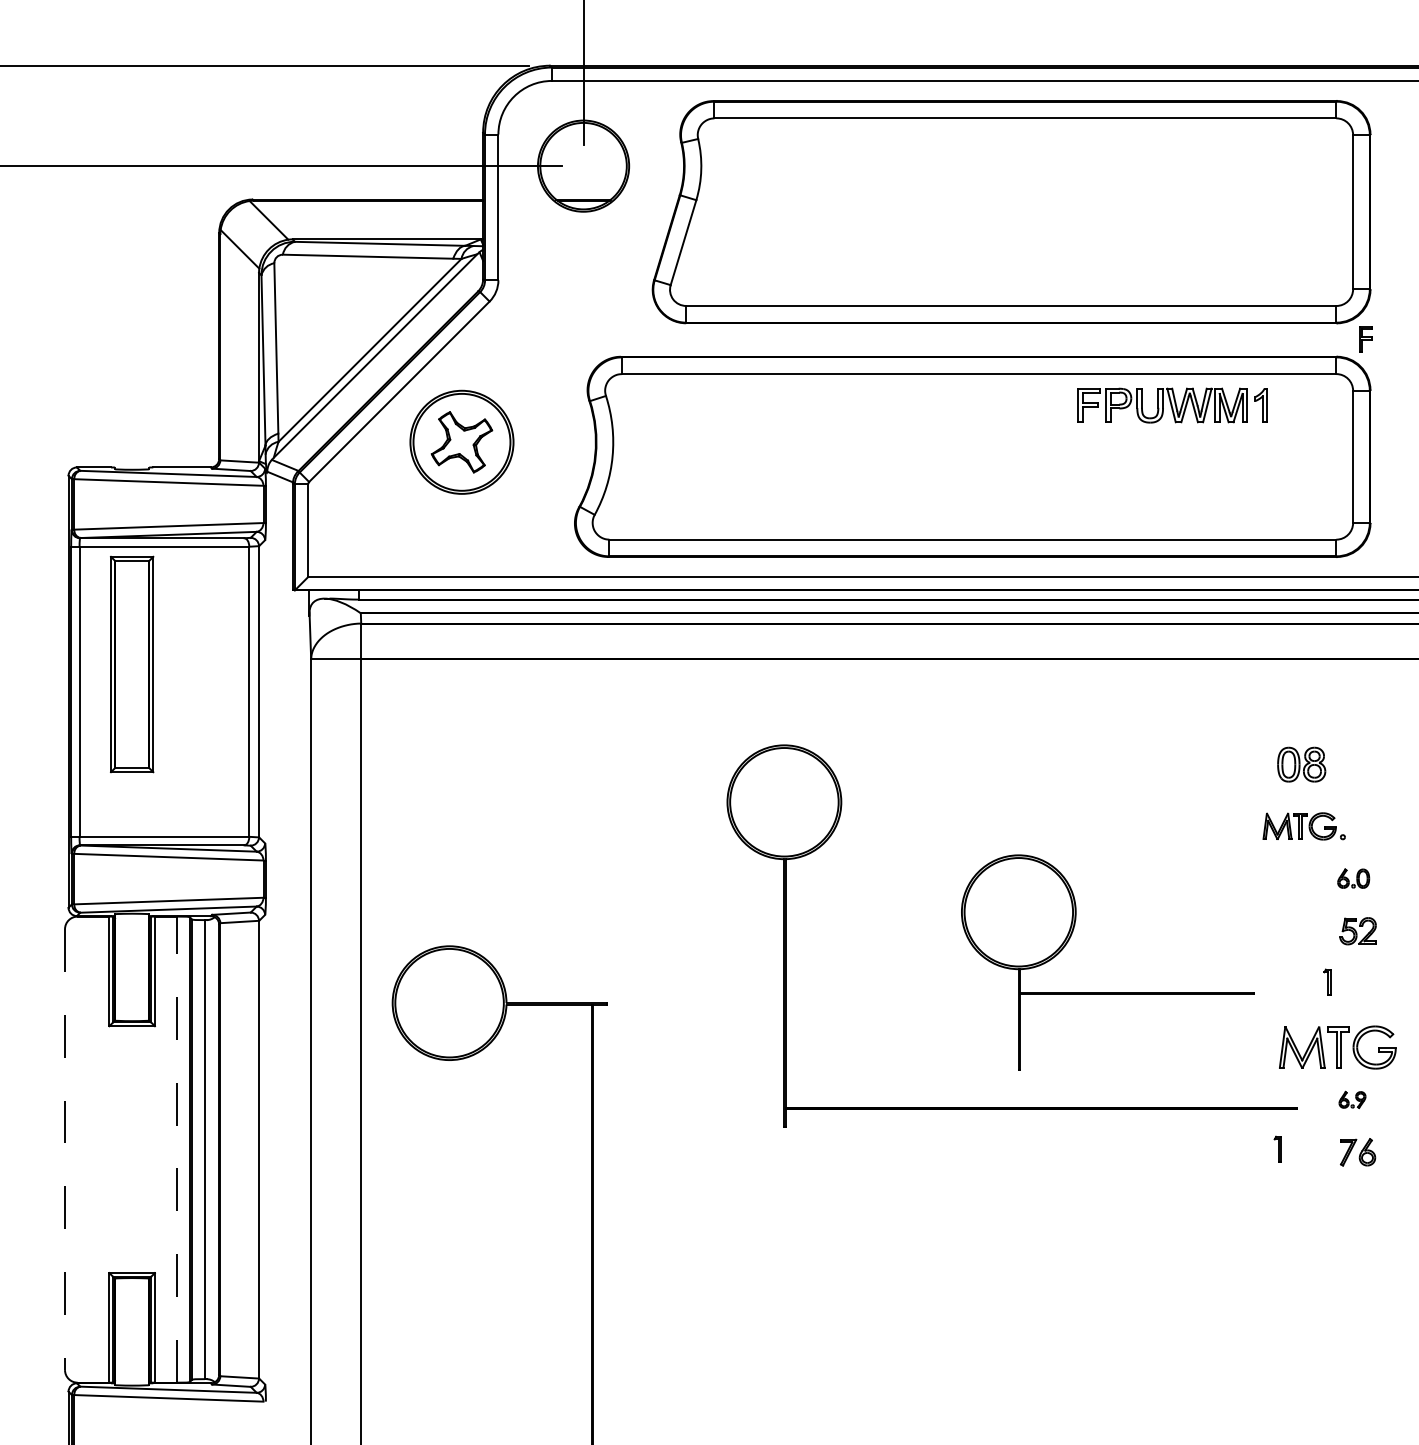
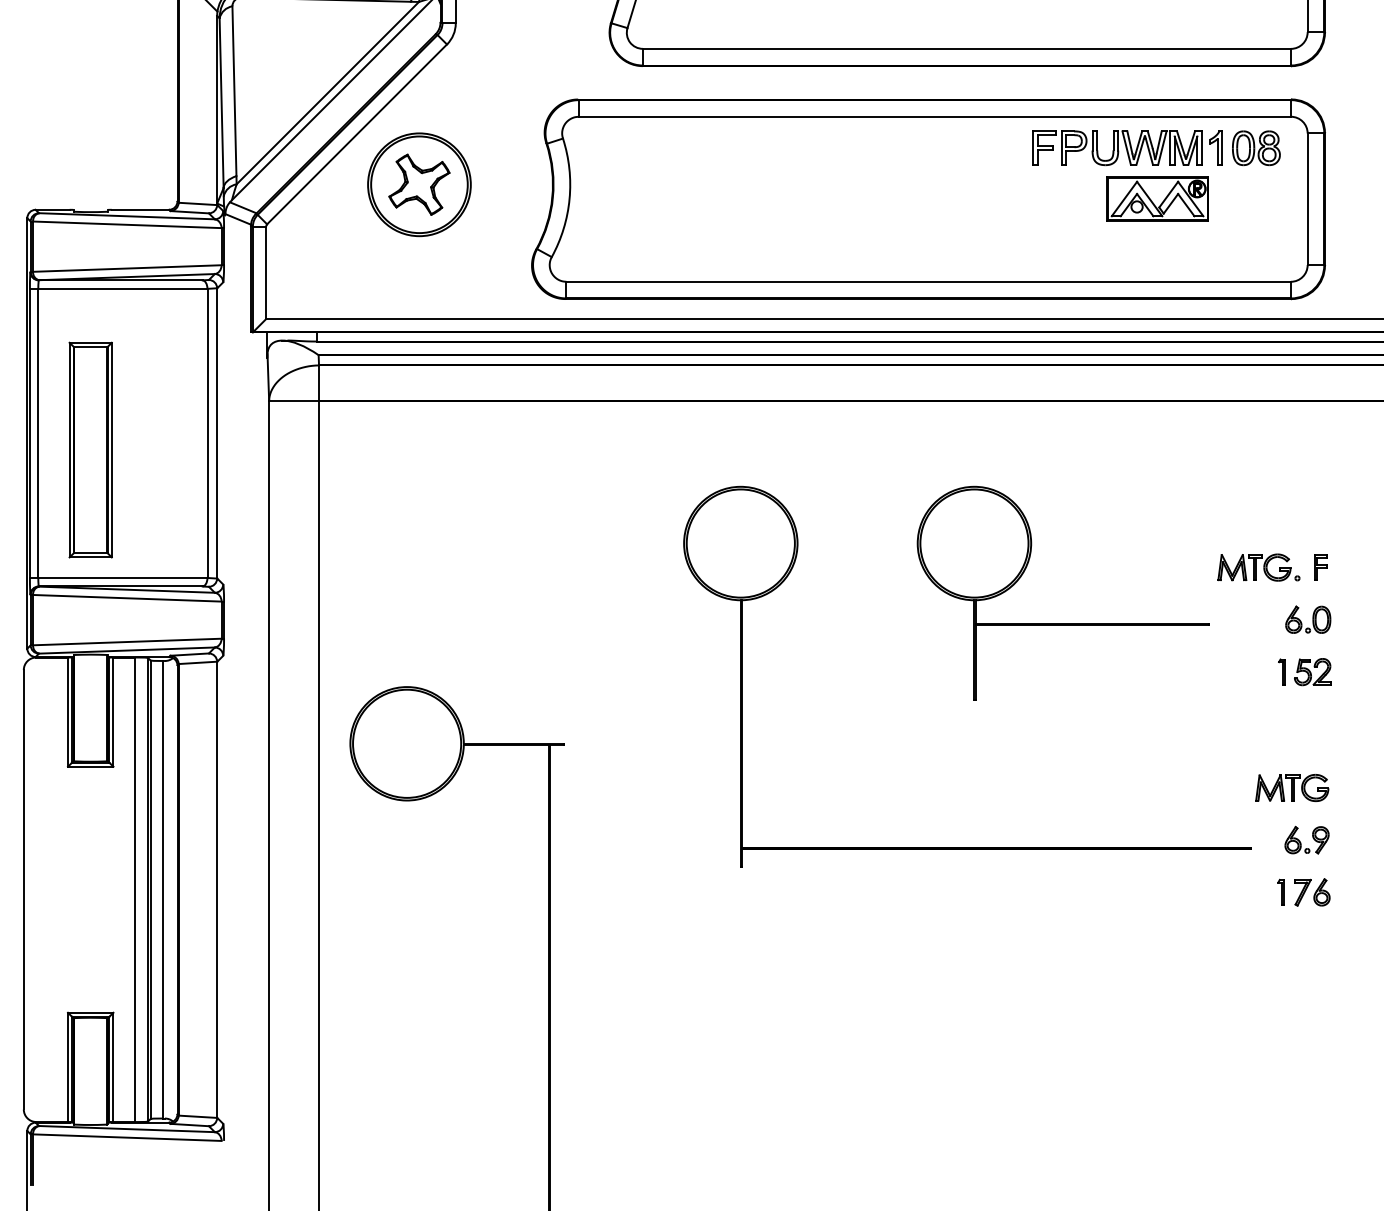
part: (1365, 339) -> (1320, 567), moved
part: (1202, 456) -> (1157, 198), added
part: (132, 664) -> (91, 450), moved
part: (1301, 764) -> (1256, 148), moved
part: (1353, 878) -> (1308, 619), size x1.43
part: (1327, 981) -> (1282, 671), moved
part: (1107, 992) -> (1062, 623), moved
part: (1337, 1047) -> (1292, 787), size x0.62
part: (1352, 1099) -> (1307, 839), size x1.67
part: (1277, 1148) -> (1281, 891), moved
line: (177, 1149) -> (135, 889), dashed -> solid
line: (65, 1150) -> (24, 890), dashed -> solid

